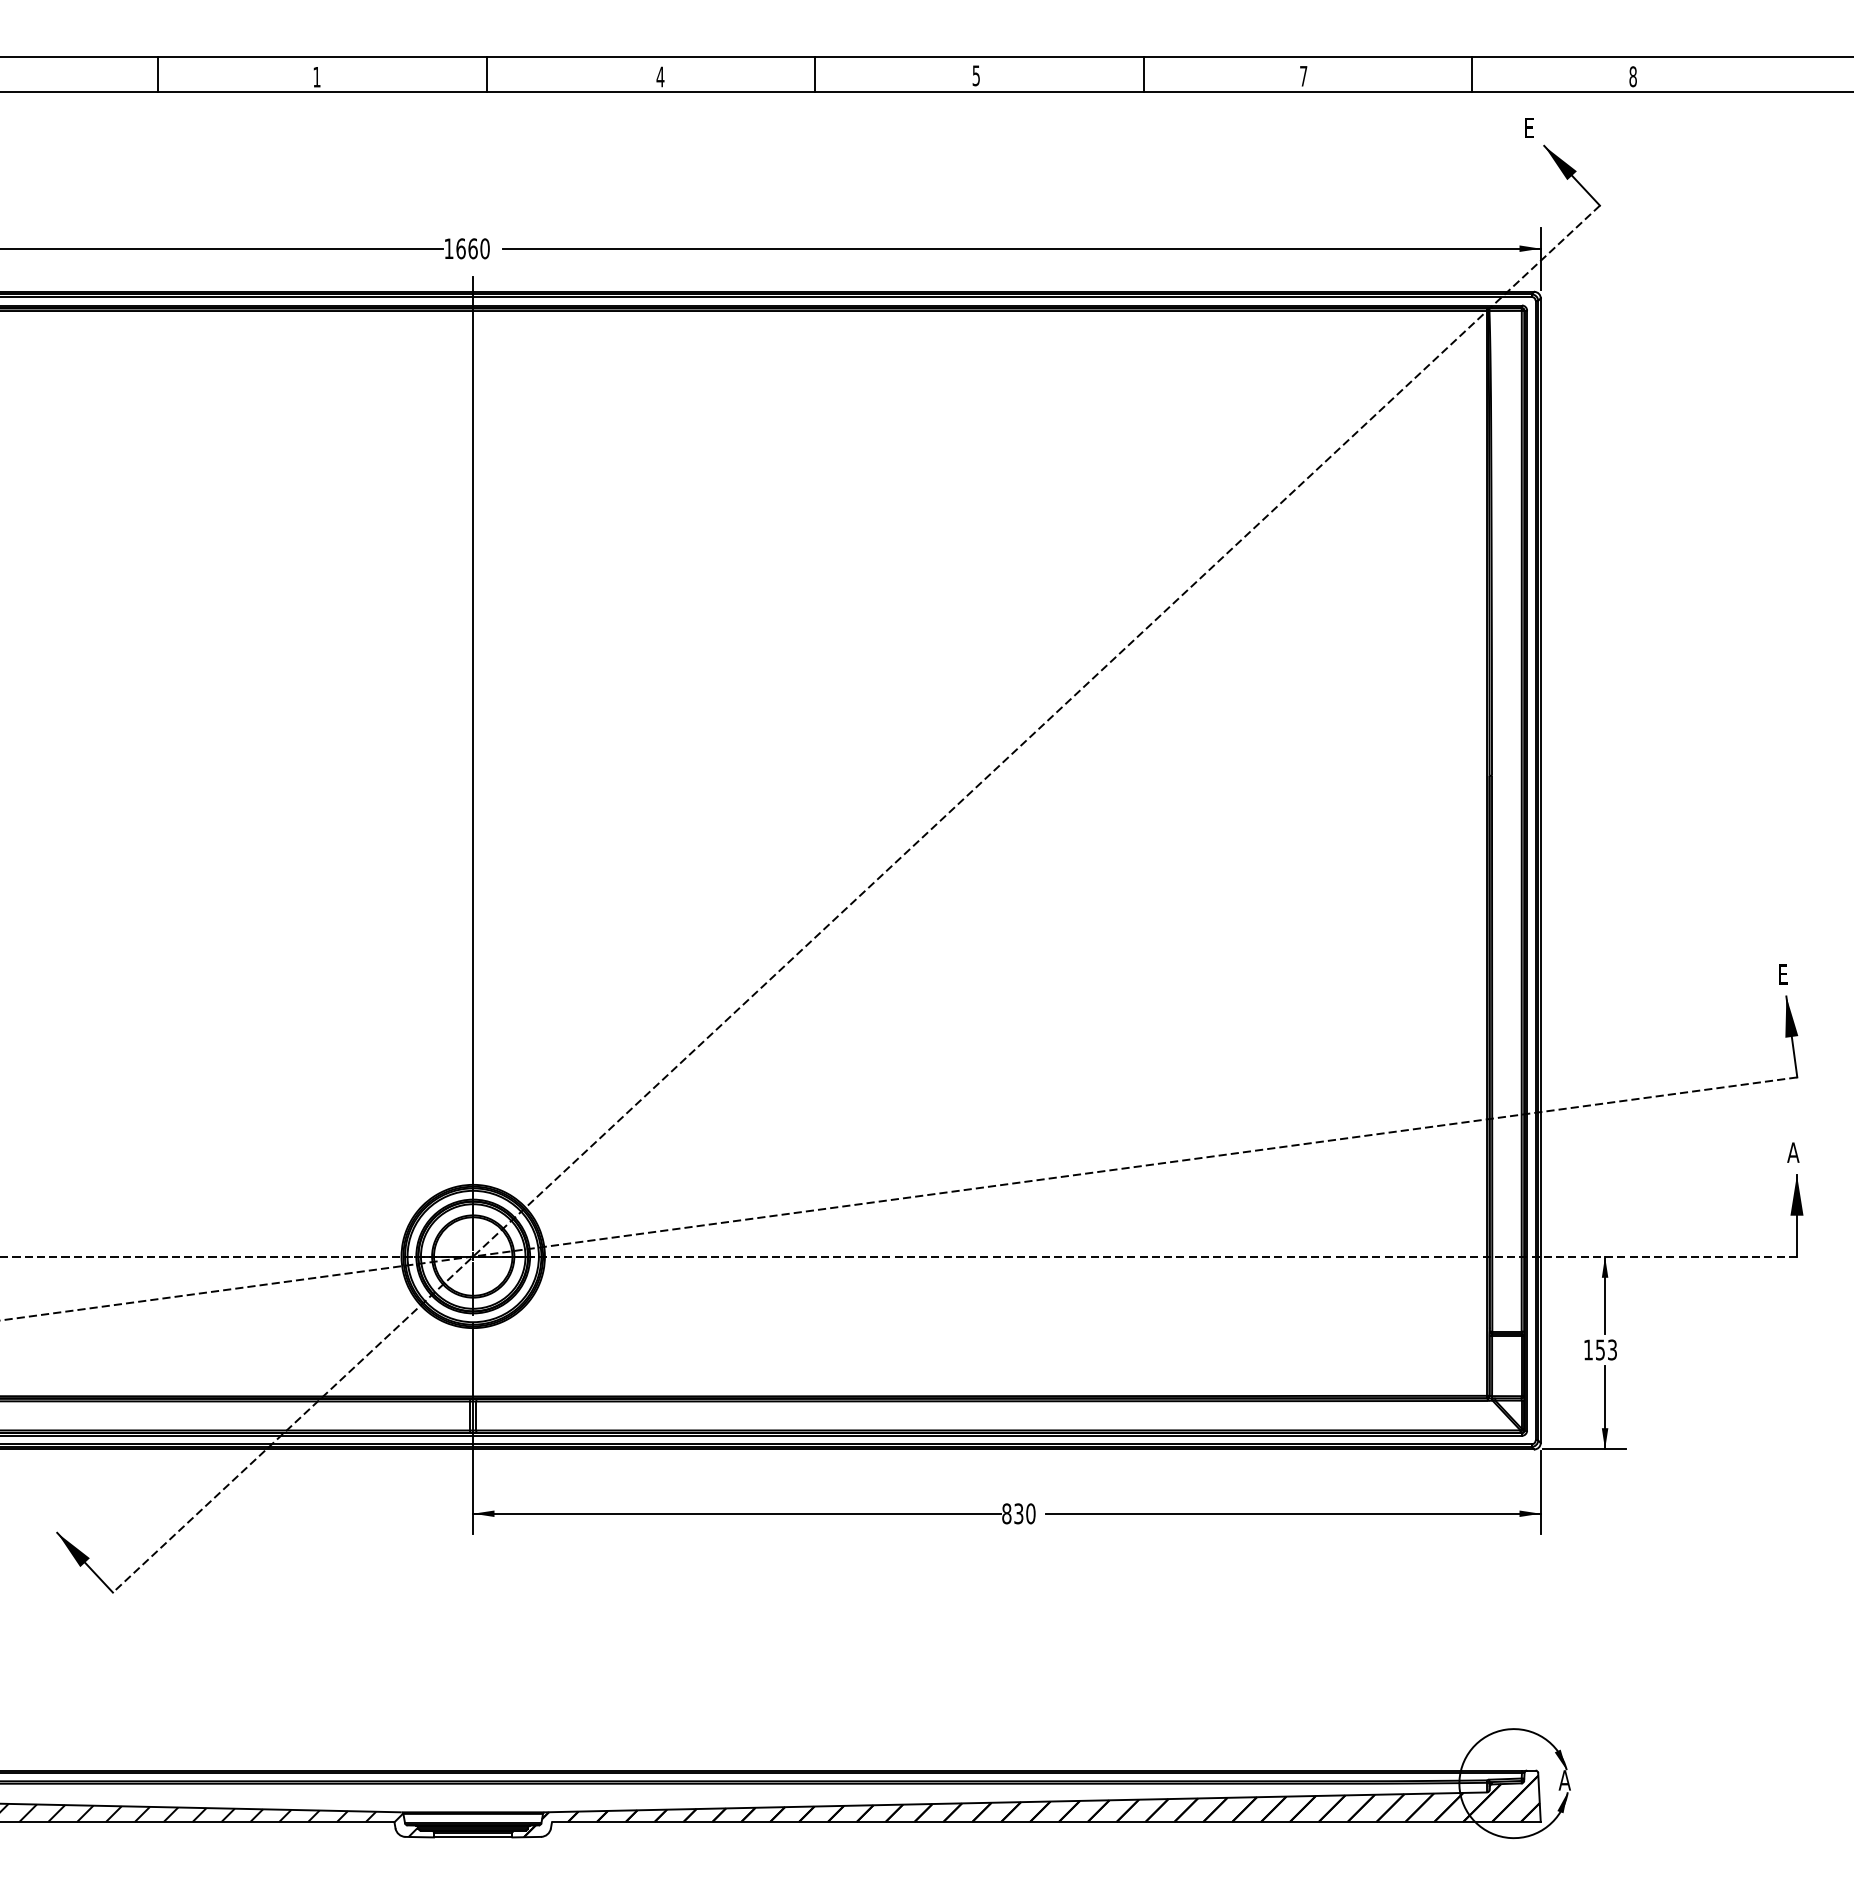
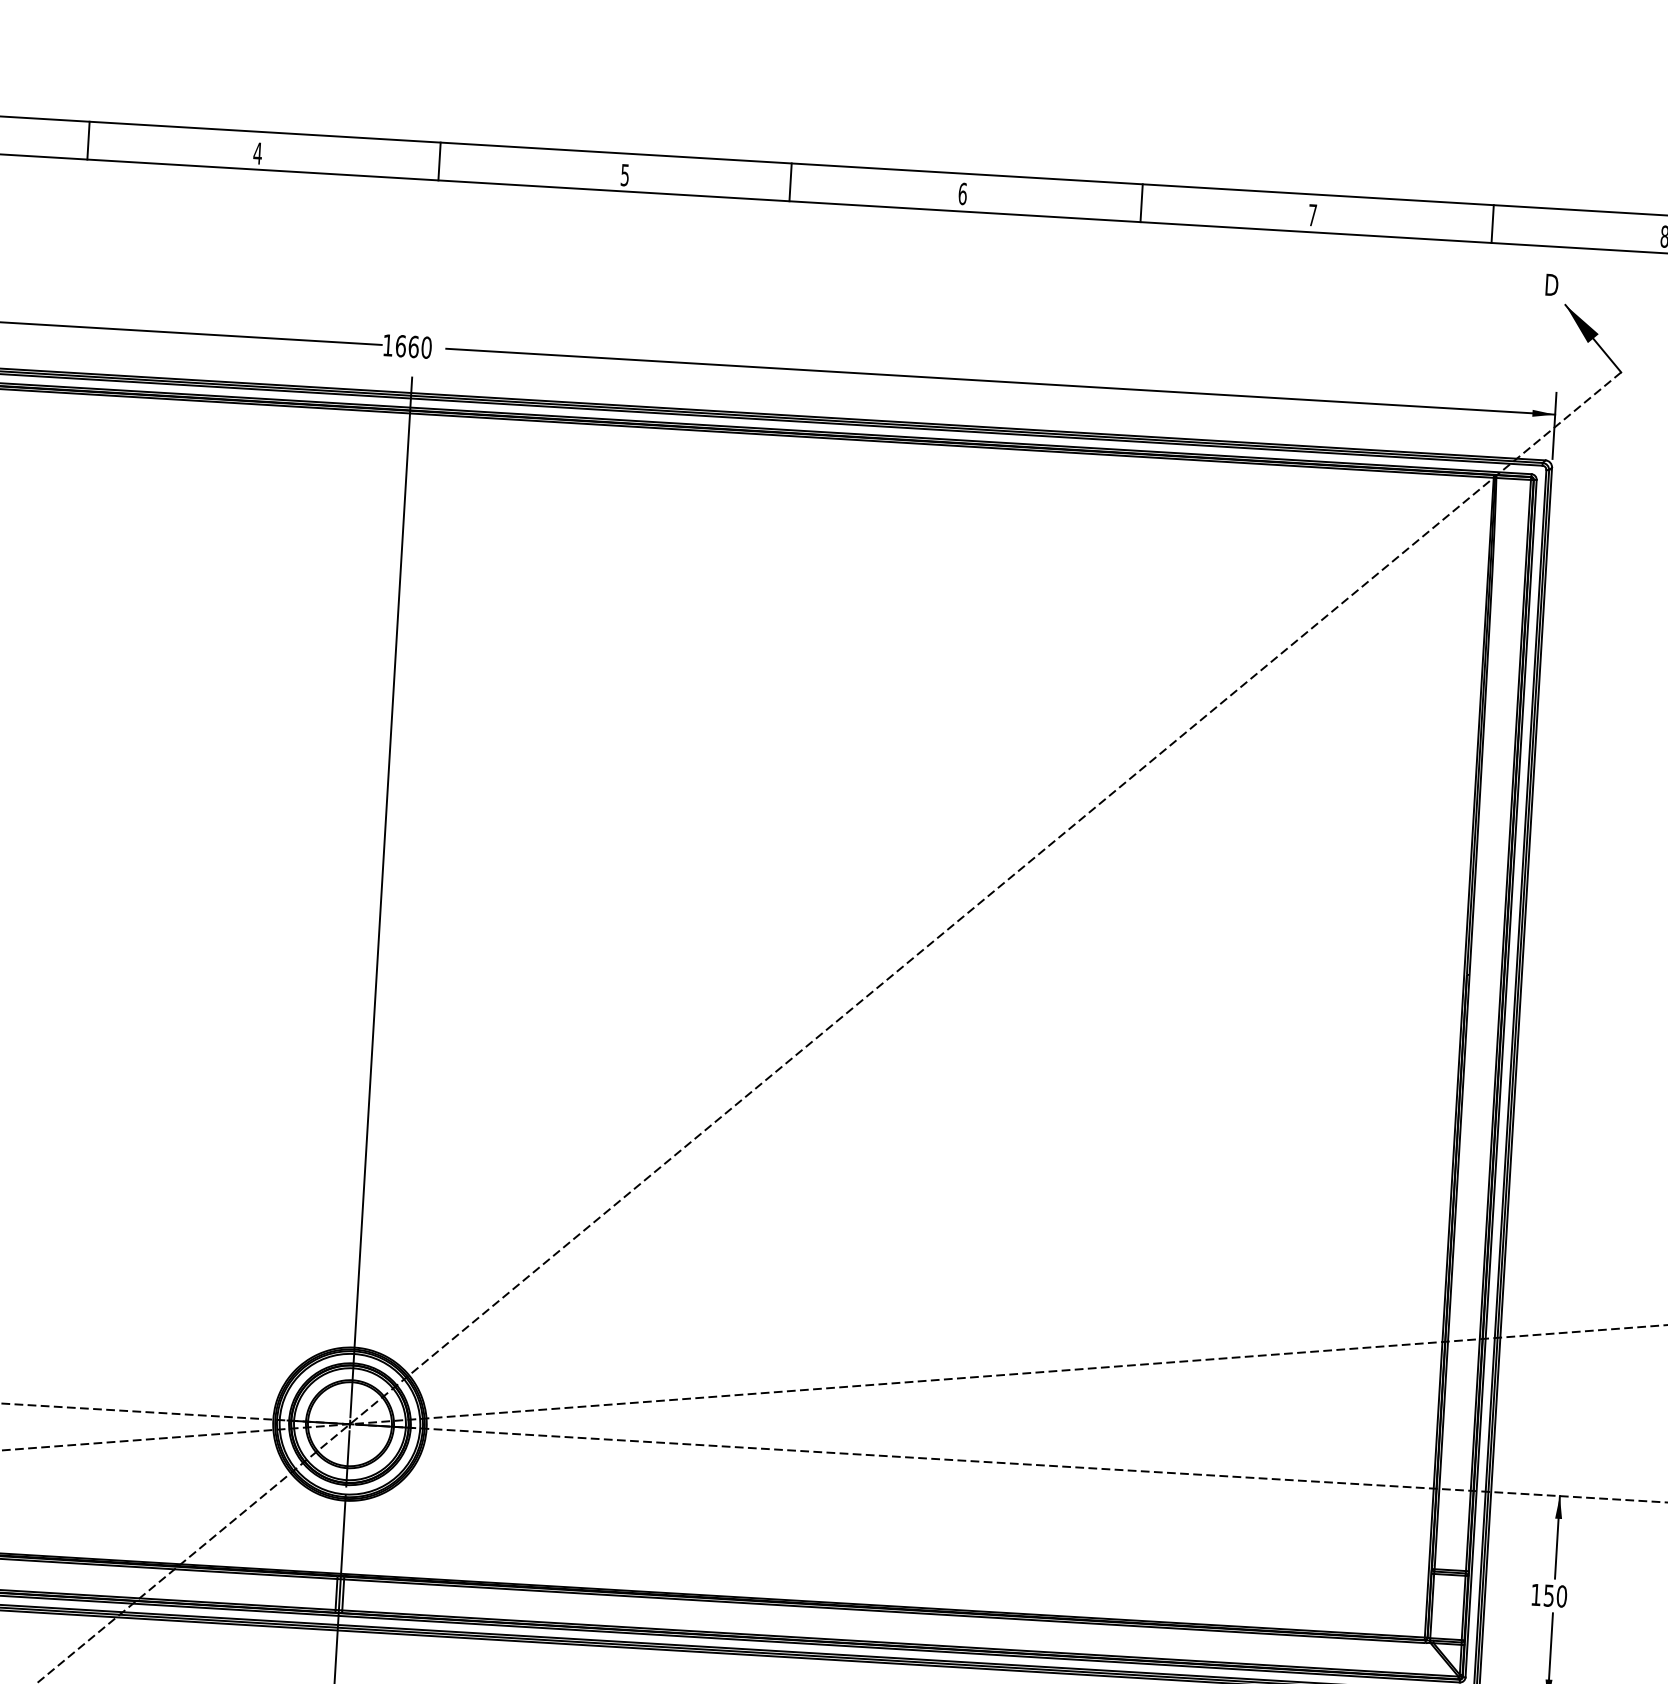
text: (976, 75) -> (962, 193), 5 -> 6
text: (660, 76) -> (625, 174), 4 -> 5
text: (316, 77) -> (257, 153), 1 -> 4
text: (1530, 127) -> (1551, 284), E -> D
text: (1612, 1349) -> (1561, 1595), 153 -> 150

